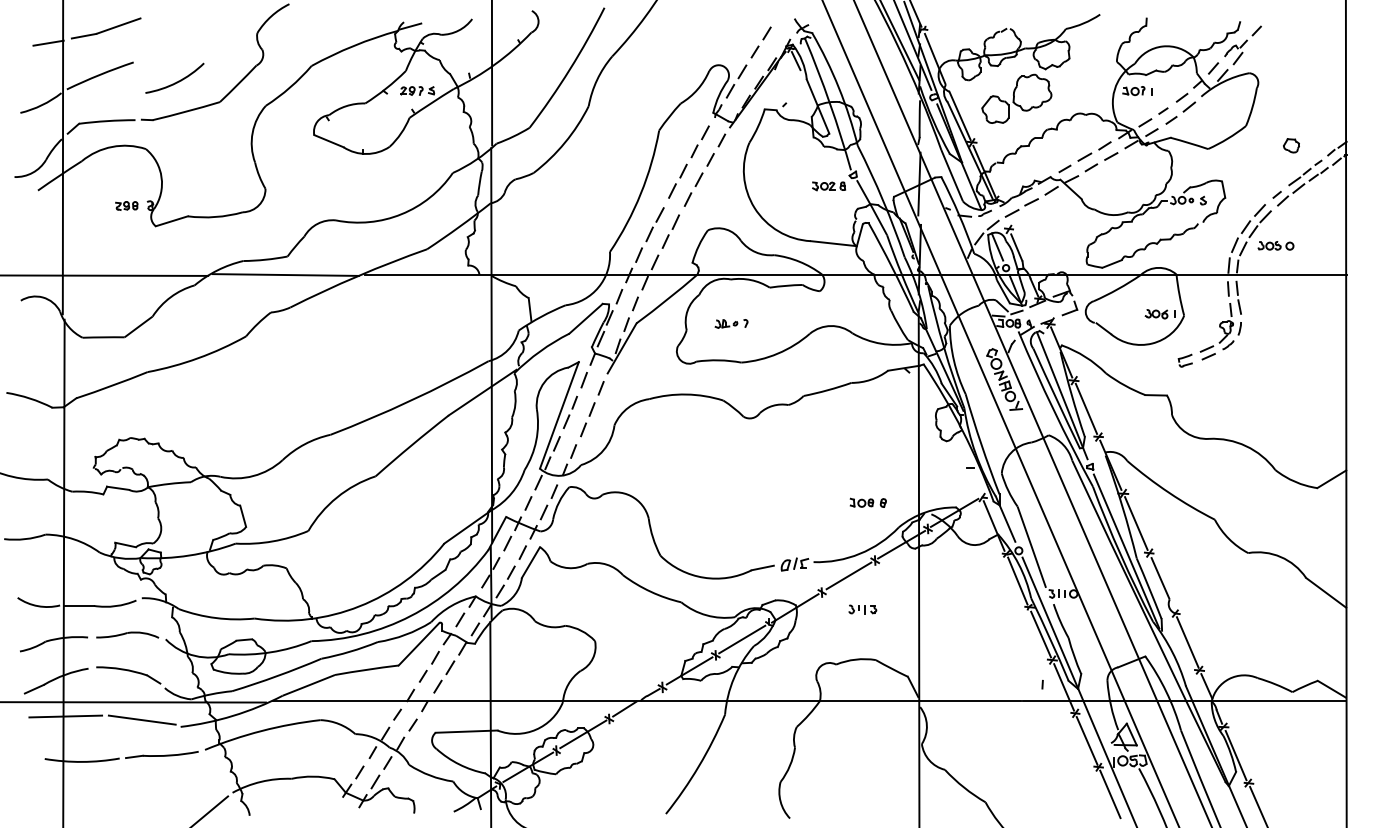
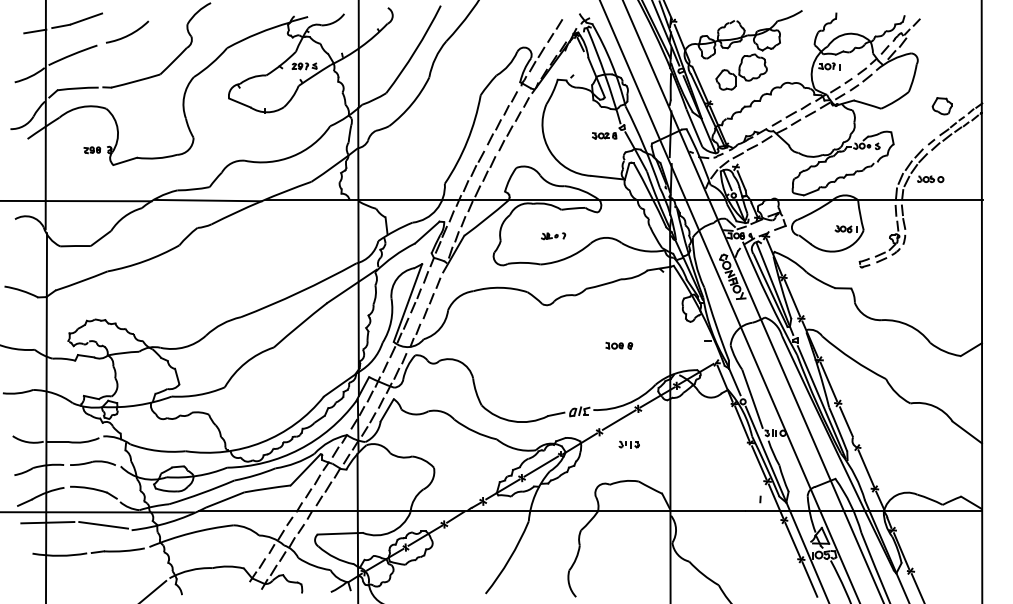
arc: (177, 80) -> (129, 33), moved
part: (1290, 146) -> (941, 106), size x1.67
part: (731, 324) -> (553, 236), moved
part: (868, 502) -> (619, 345), moved

